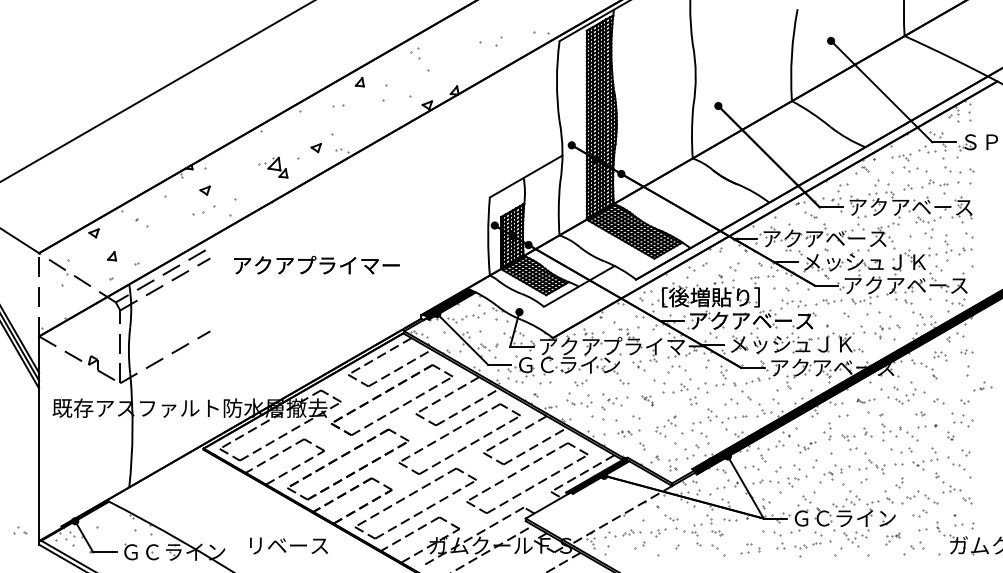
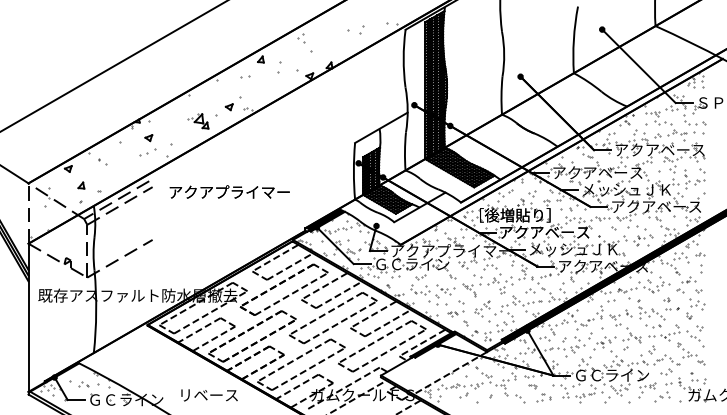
part: (940, 355) -> (681, 257), size x1.67
part: (982, 386) -> (688, 279), moved
part: (646, 400) -> (468, 290), size x1.67
part: (865, 400) -> (627, 290), size x1.43
part: (806, 447) -> (584, 324), size x1.43
part: (20, 530) -> (83, 384), moved
part: (717, 533) -> (533, 386), moved
part: (892, 538) -> (646, 390), size x1.67

